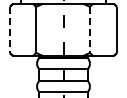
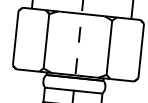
line: (10, 30) -> (16, 38), dashed -> solid
line: (89, 30) -> (108, 48), dashed -> solid

